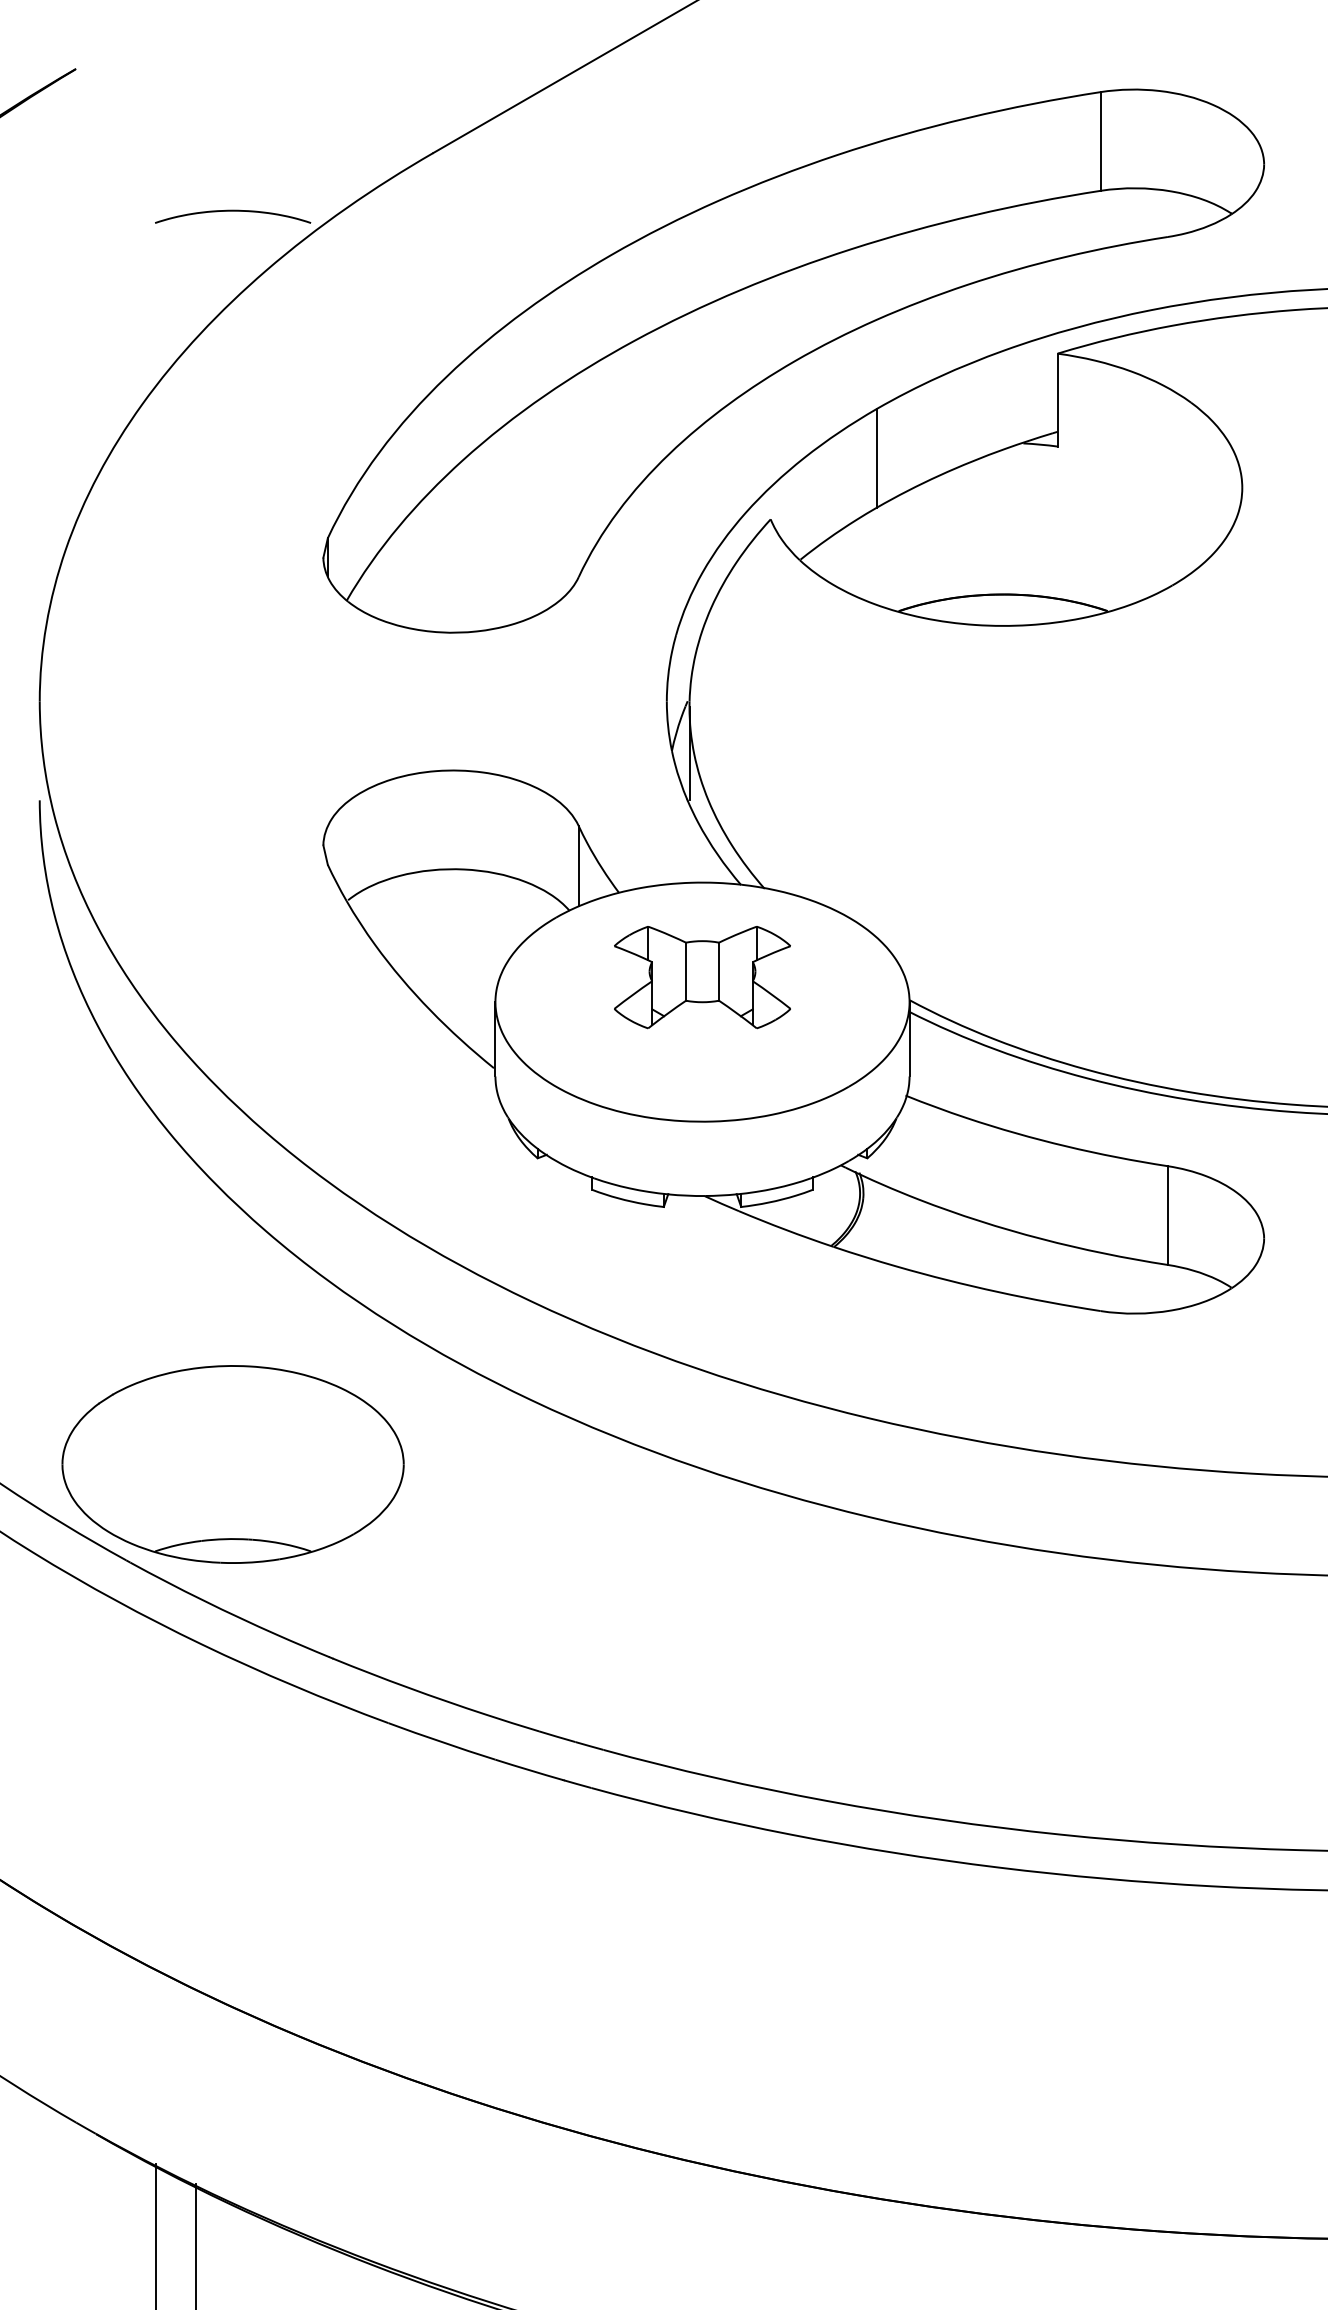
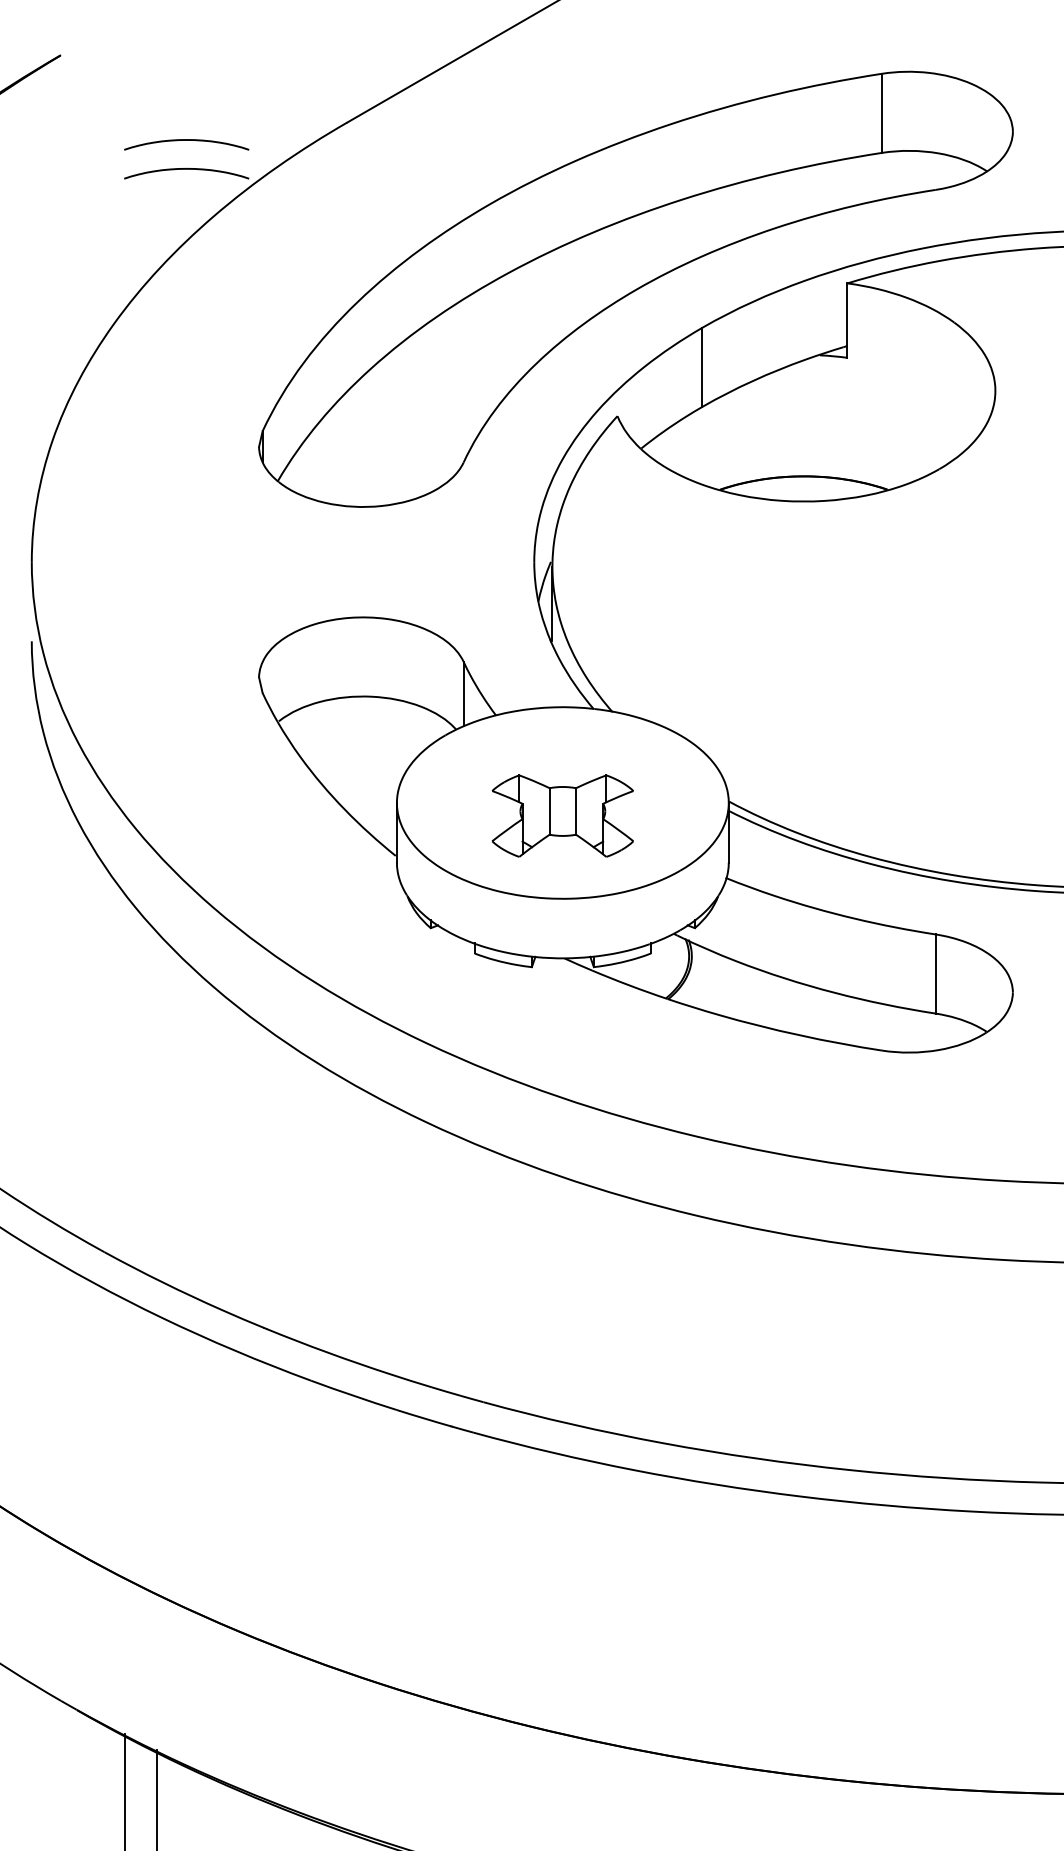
curve: (233, 175) -> (187, 140), added
part: (702, 977) -> (562, 816), moved
part: (232, 1464) -> (186, 1173), removed

